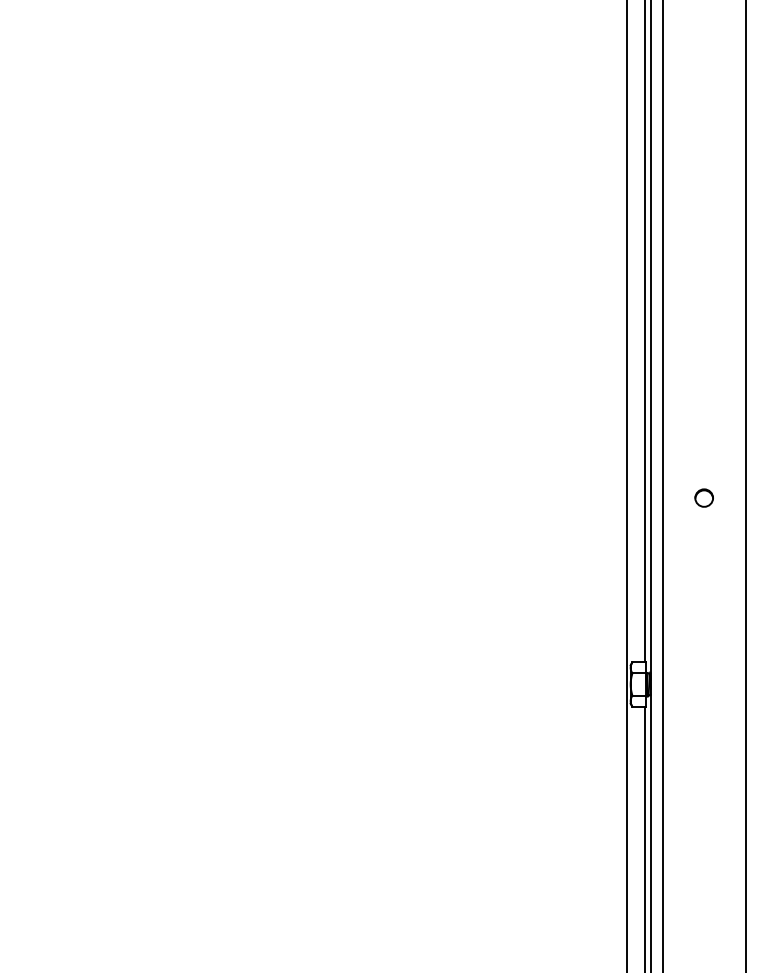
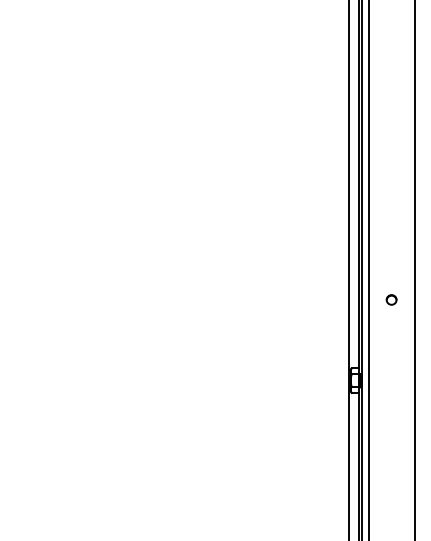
part: (703, 497) -> (391, 299), moved

